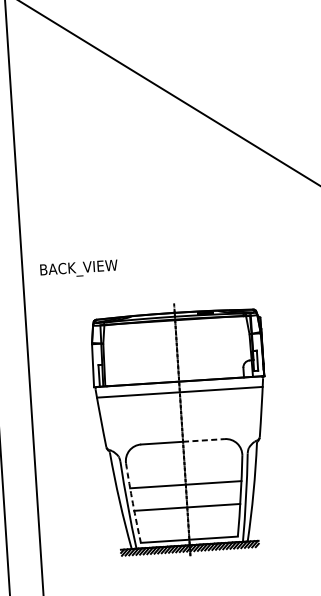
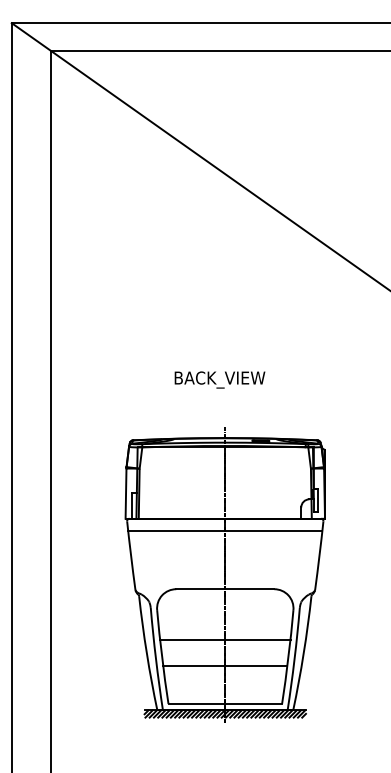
text: (78, 268) -> (219, 379), moved
line: (203, 440) -> (249, 589), dashed -> solid
arc: (133, 503) -> (162, 657), dashed -> solid

